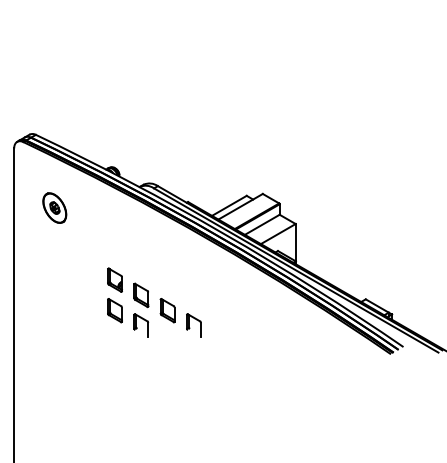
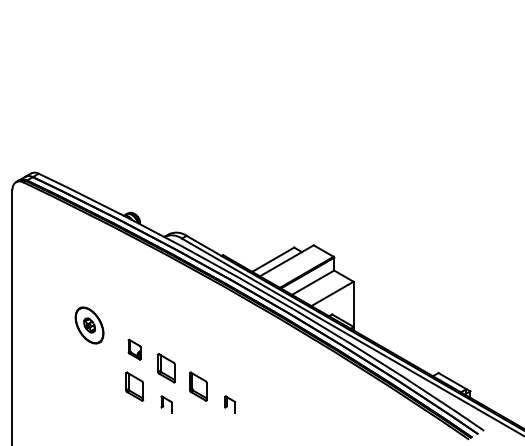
part: (54, 207) -> (89, 324), moved
part: (114, 279) -> (134, 348), size x0.7
part: (141, 325) -> (166, 404), size x0.6
part: (193, 325) -> (229, 404), size x0.6

